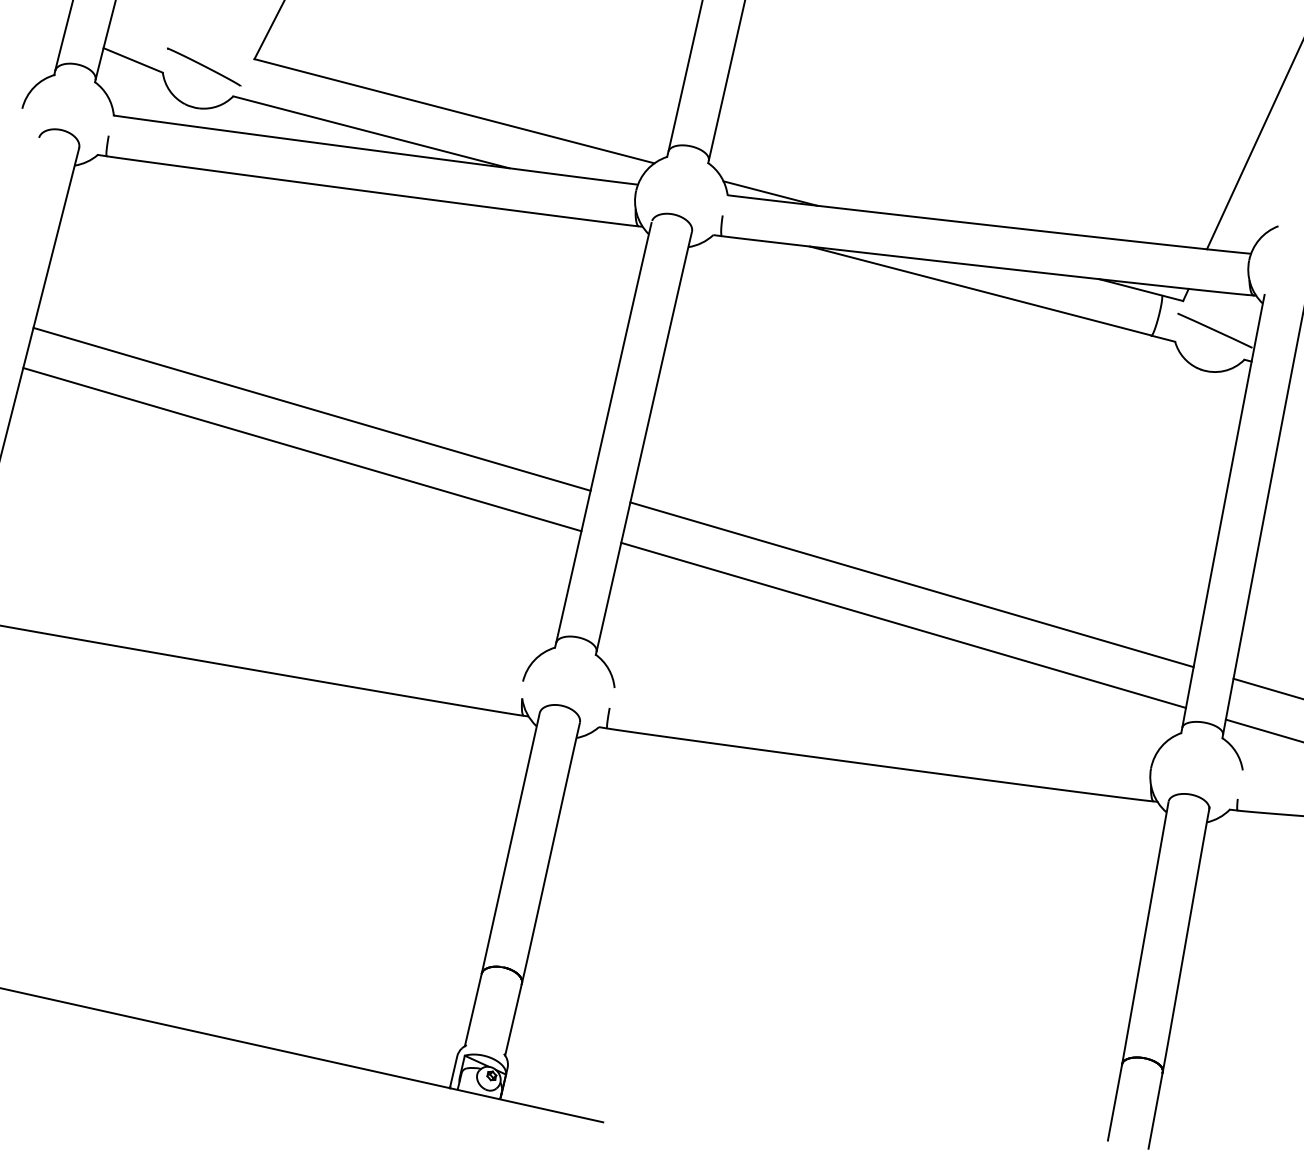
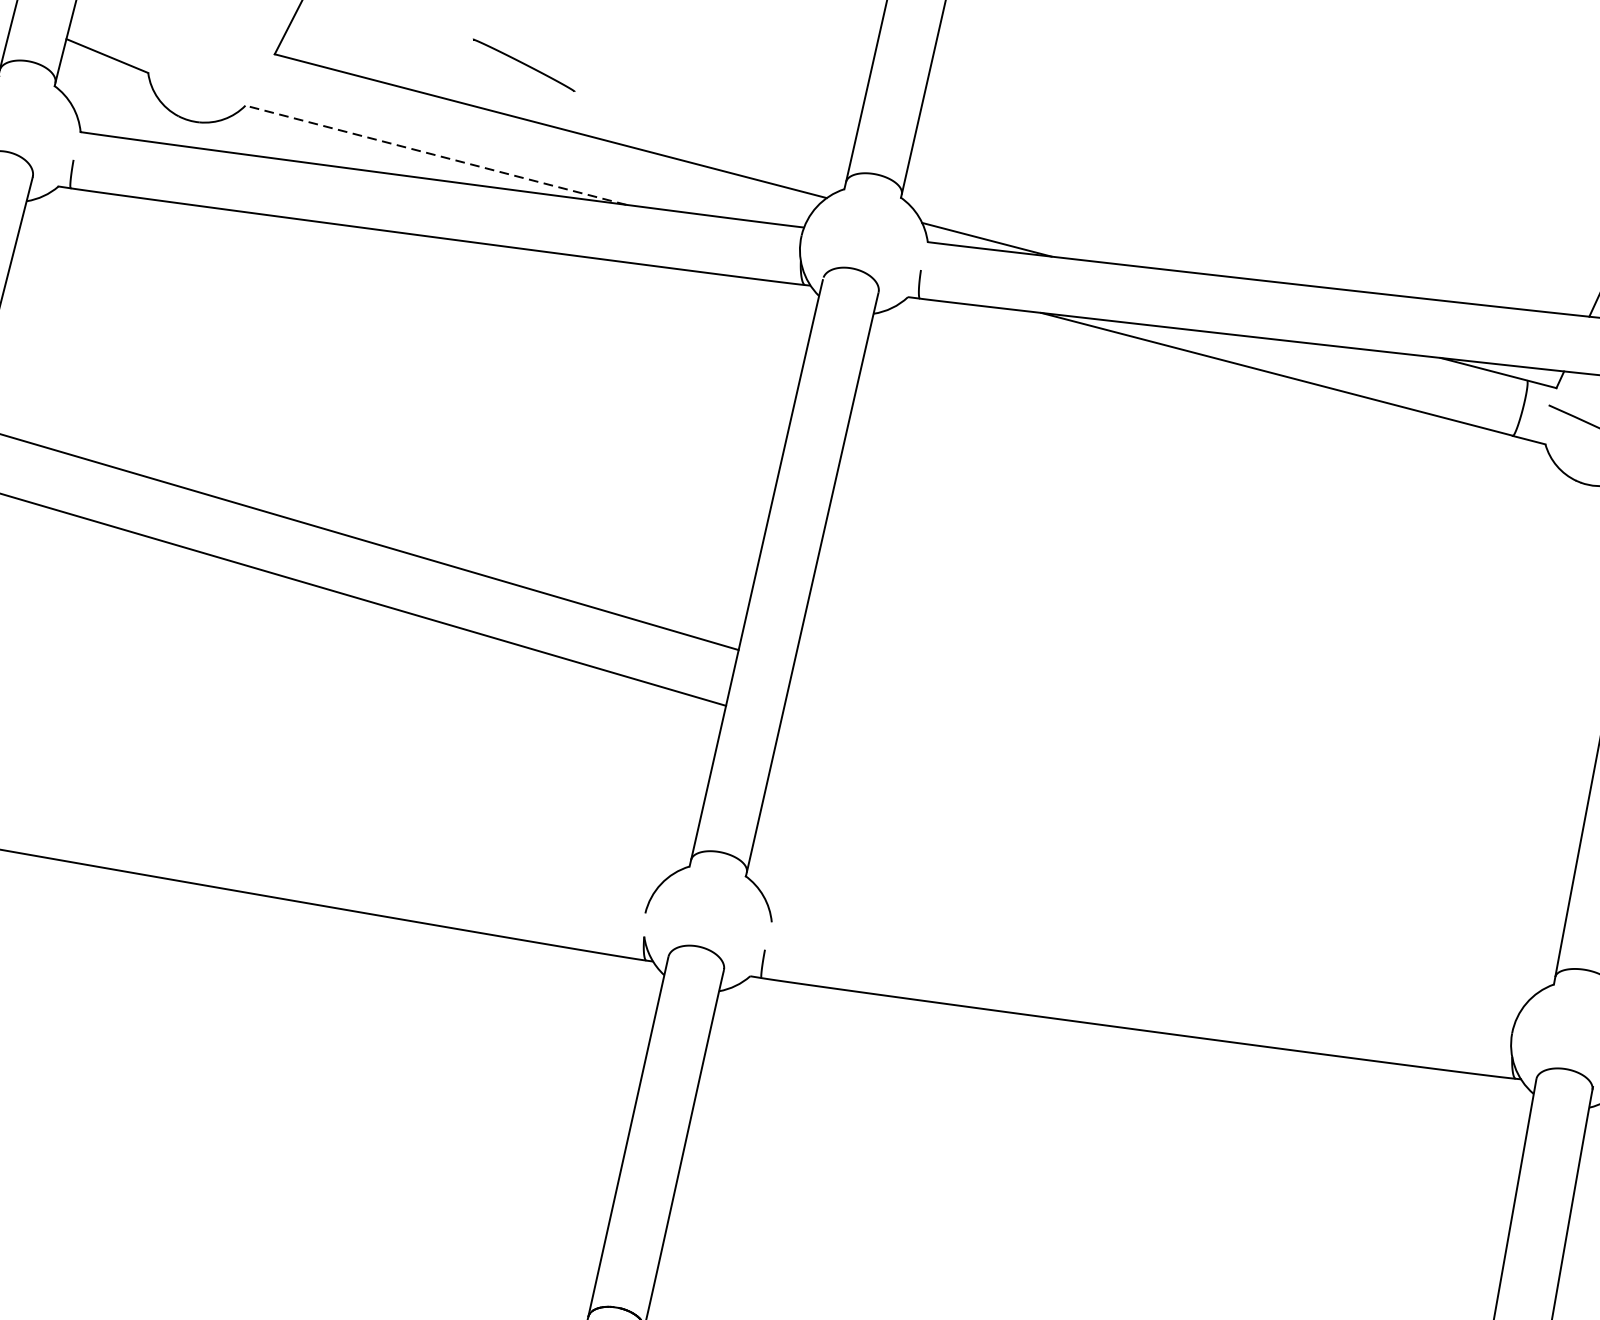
line: (204, 66) -> (524, 64), moved
line: (371, 132) -> (436, 155), solid -> dashed
line: (911, 584) -> (1181, 779), removed
line: (903, 624) -> (1170, 834), removed

